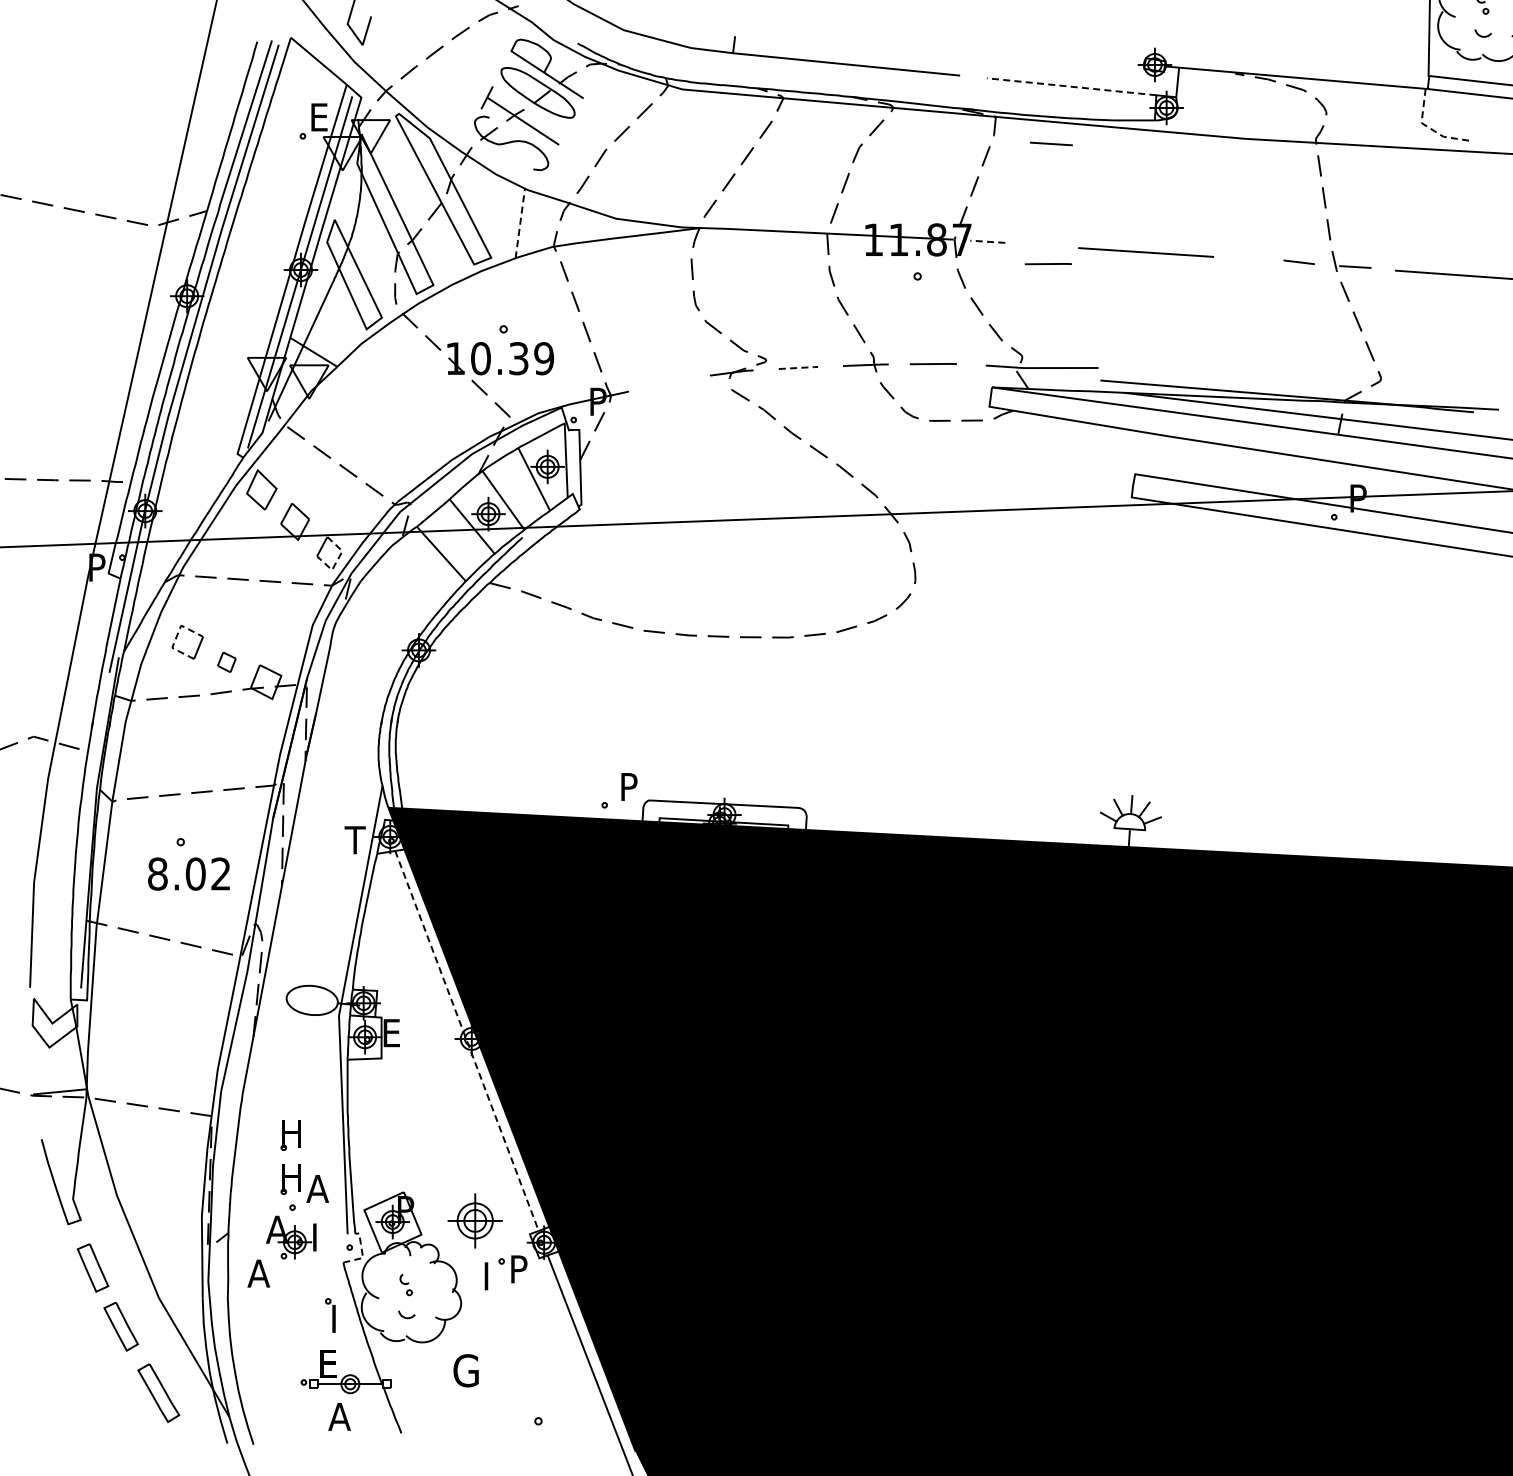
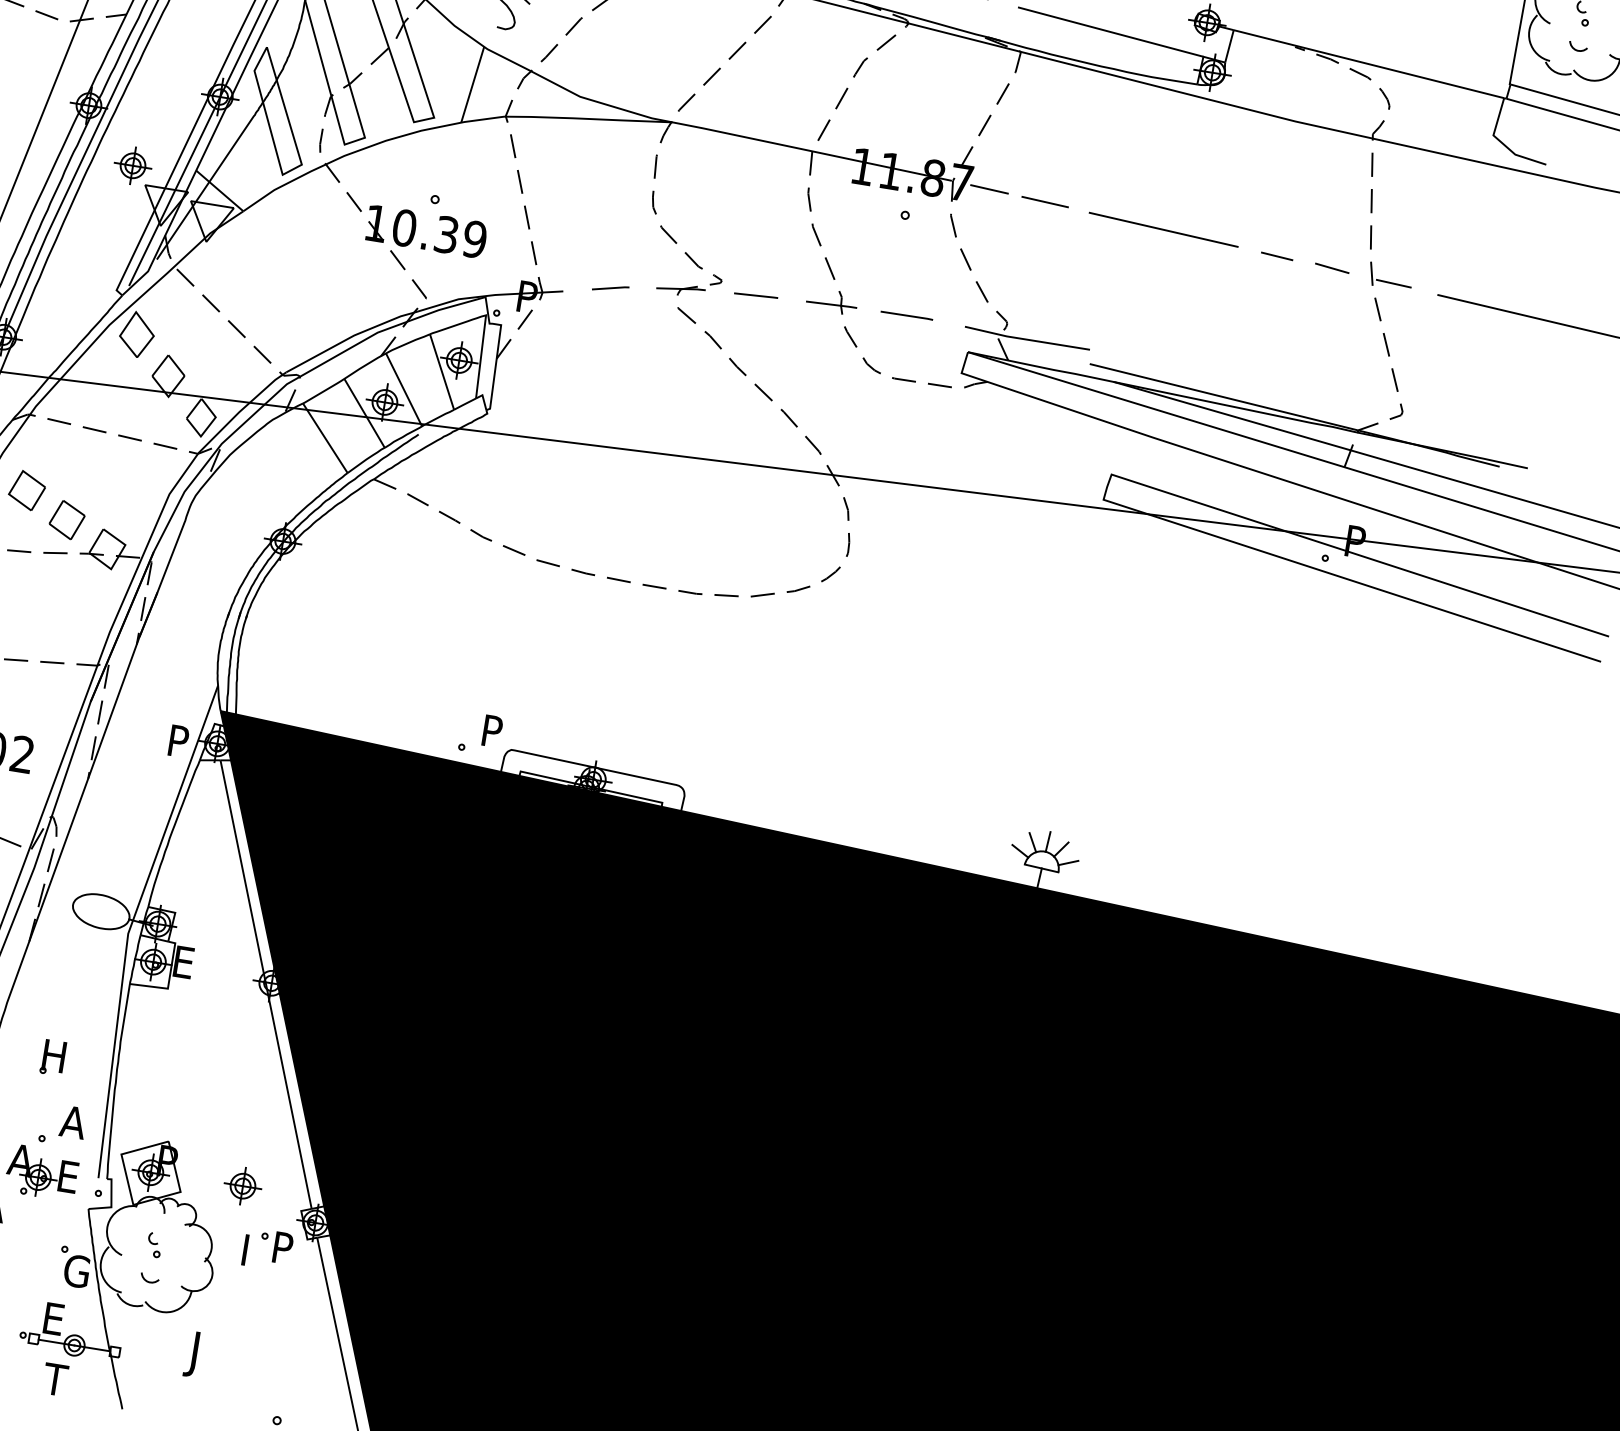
line: (1071, 86) -> (1110, 31), dashed -> solid
line: (1429, 128) -> (1501, 142), dashed -> solid
line: (1051, 143) -> (1045, 201), moved
line: (520, 222) -> (473, 83), dashed -> solid
line: (987, 241) -> (989, 189), dashed -> solid
line: (1248, 259) -> (1276, 256), added
line: (1047, 264) -> (1051, 225), removed
part: (234, 342) -> (133, 165), added
line: (799, 367) -> (757, 295), dashed -> solid
line: (669, 382) -> (610, 288), added
line: (337, 560) -> (208, 426), dashed -> solid
line: (176, 636) -> (15, 482), dashed -> solid
part: (226, 662) -> (66, 520), size x1.67
text: (354, 840) -> (177, 741), T -> P
line: (467, 1041) -> (266, 985), dashed -> solid
part: (290, 1179) -> (44, 1106), removed
part: (475, 1220) -> (243, 1185), size x0.62
text: (322, 1237) -> (69, 1177), I -> E
line: (362, 1254) -> (111, 1203), dashed -> solid
text: (341, 1318) -> (76, 1270), I -> G
text: (463, 1374) -> (202, 1355), G -> J
text: (339, 1416) -> (56, 1379), A -> T

